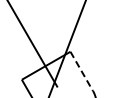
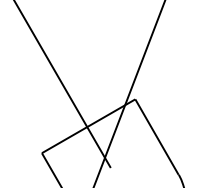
line: (81, 71) -> (156, 137), dashed -> solid

